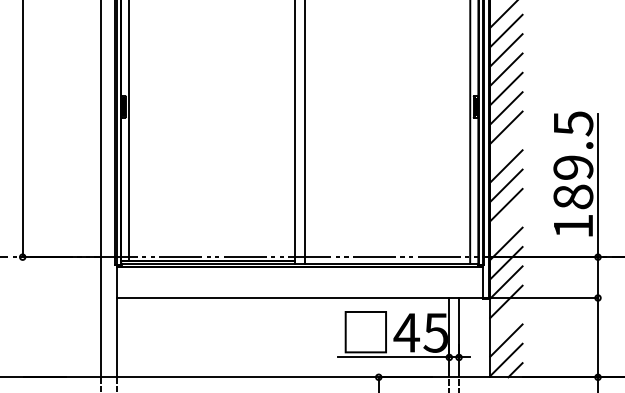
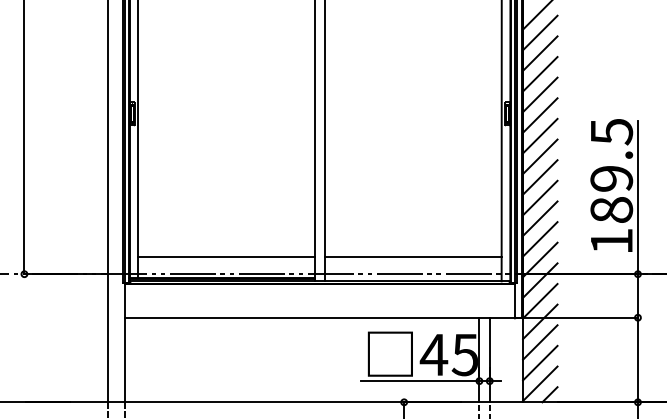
line: (506, 146) -> (540, 156), added
line: (506, 224) -> (540, 239), added
line: (212, 240) -> (226, 256), added
line: (387, 240) -> (413, 256), added
line: (506, 321) -> (540, 342), added

